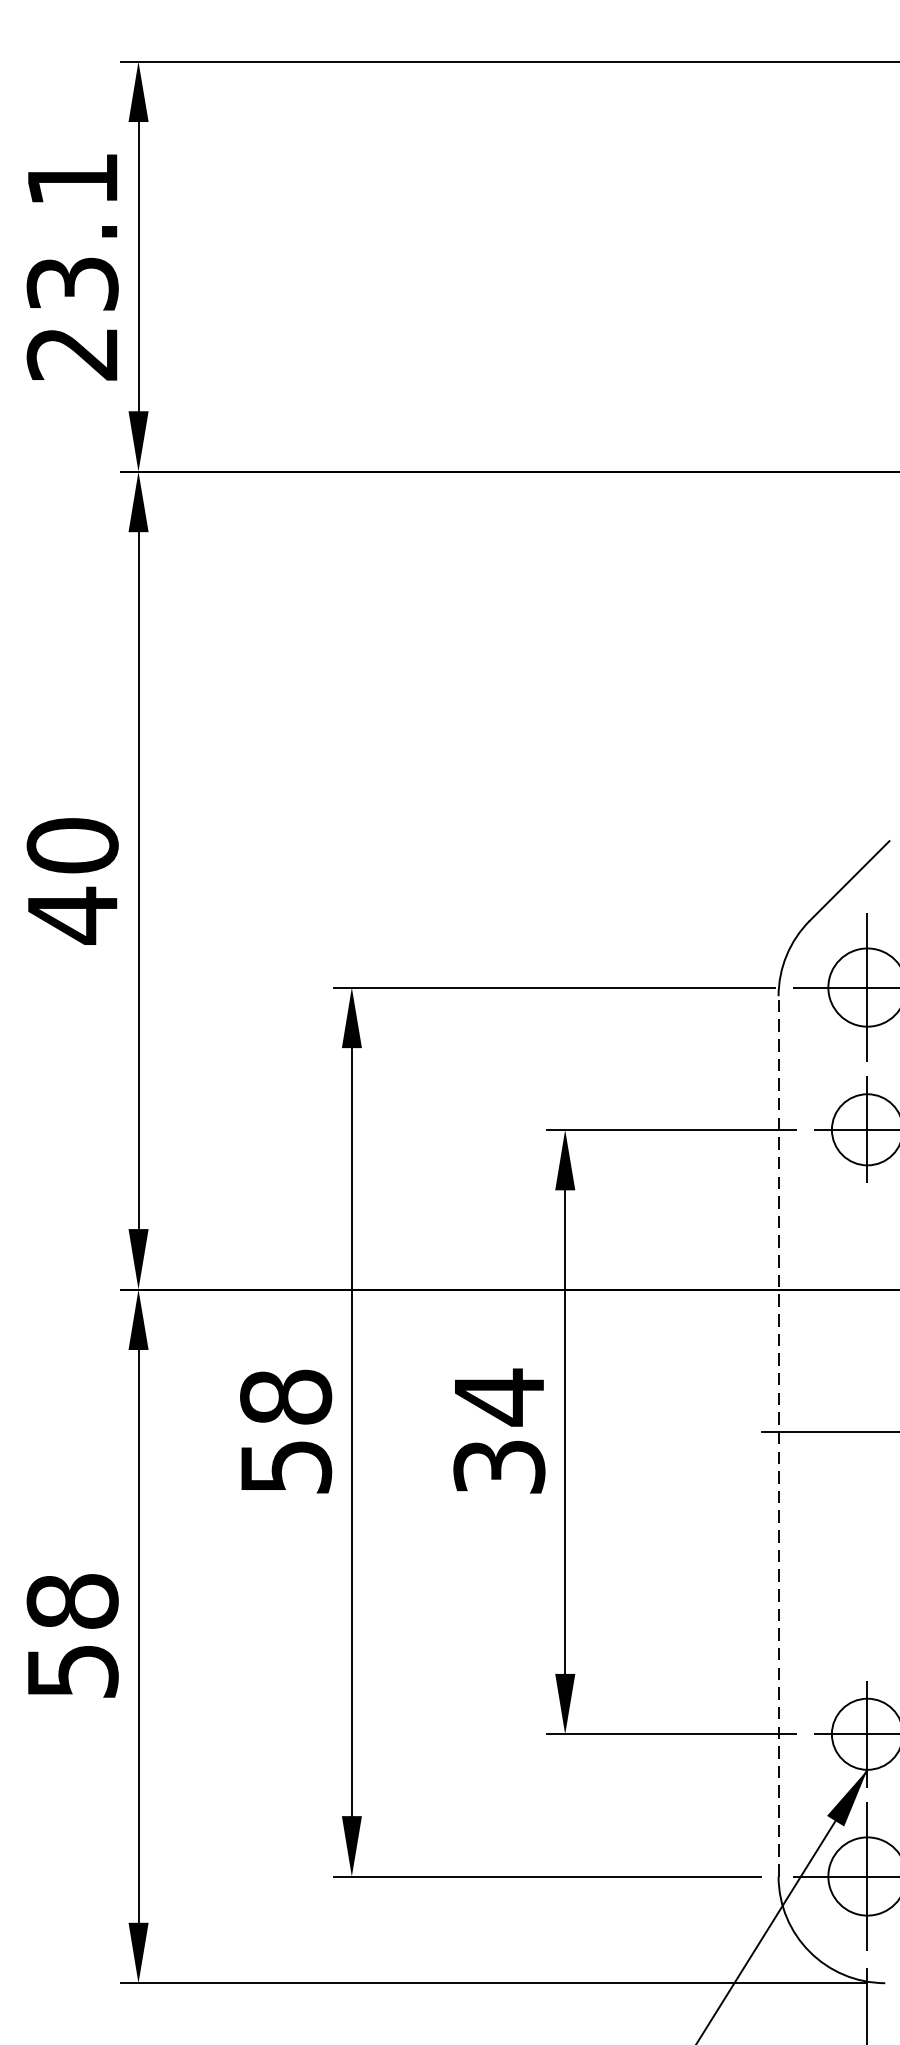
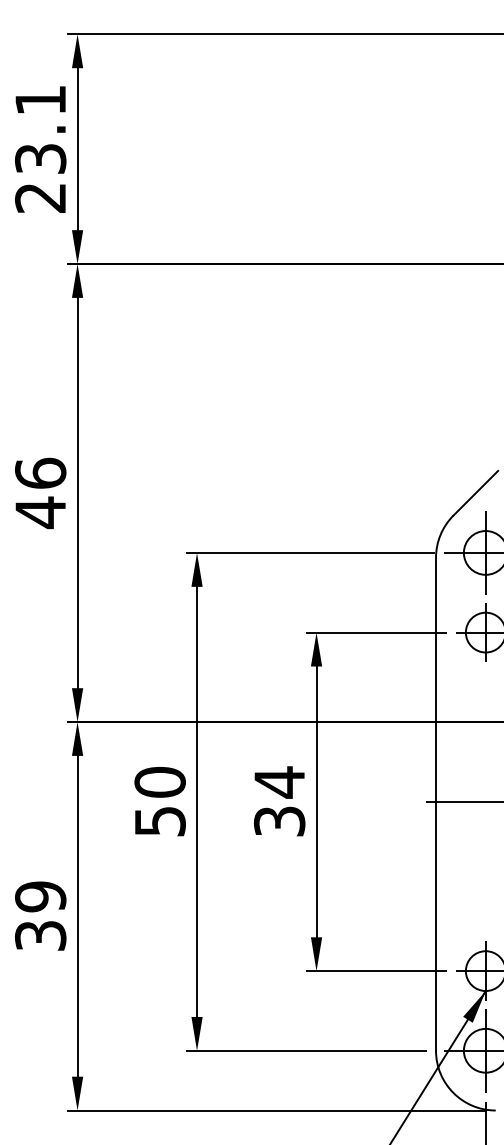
text: (72, 843) -> (40, 472), 40 -> 46
text: (284, 1395) -> (159, 781), 58 -> 50
line: (779, 1434) -> (436, 803), dashed -> solid
text: (72, 1634) -> (40, 915), 58 -> 39

